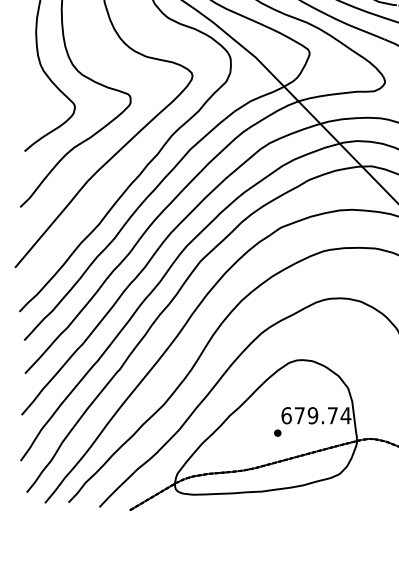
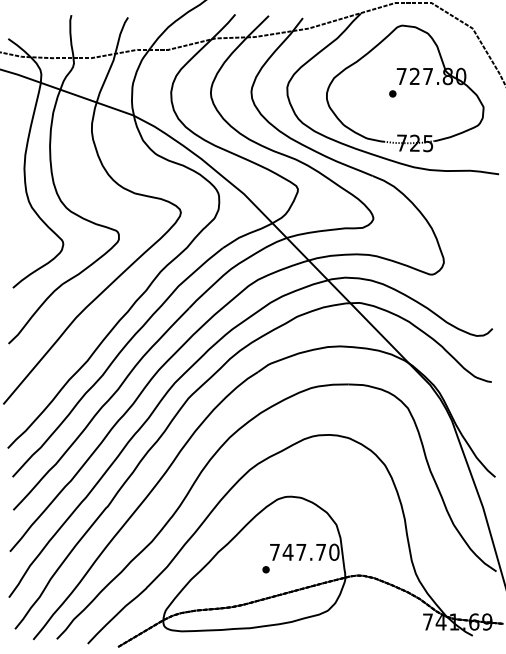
text: (316, 414) -> (304, 551), 679.74 -> 747.70

